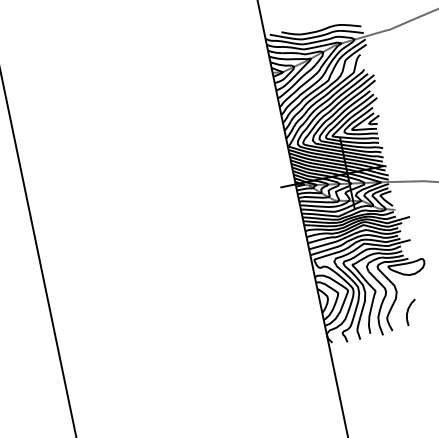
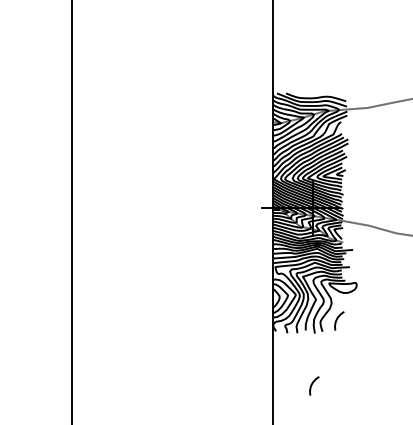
curve: (393, 403) -> (312, 385), added

